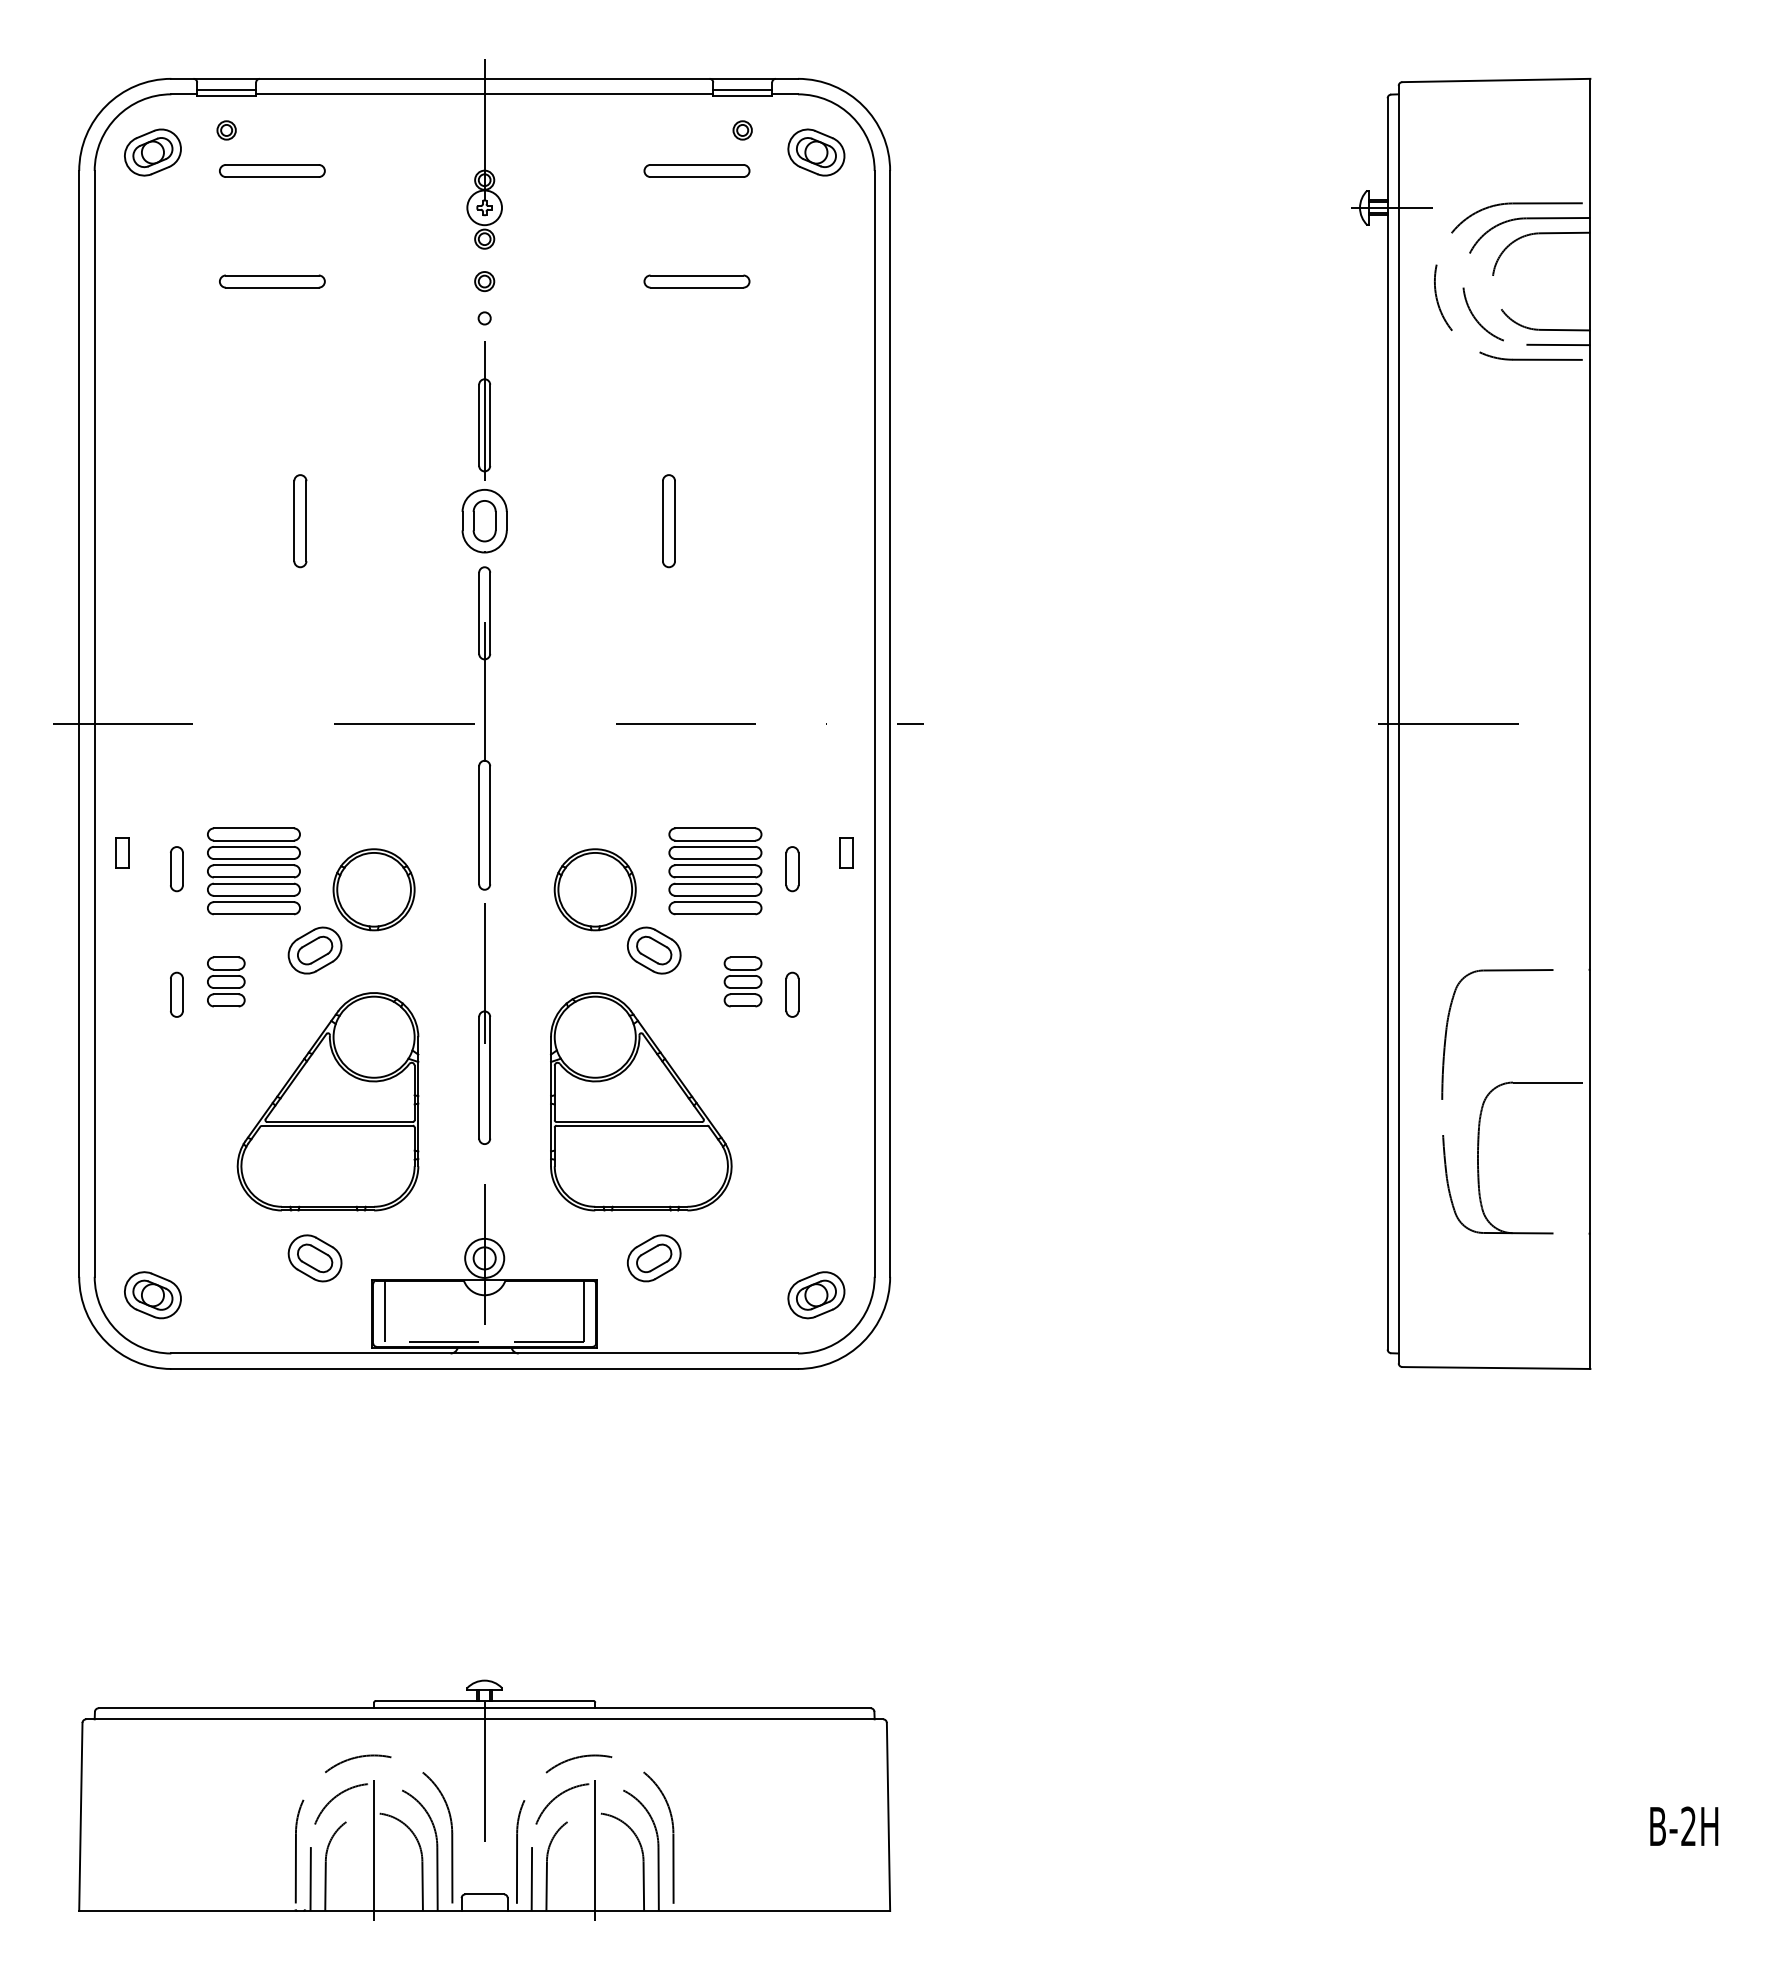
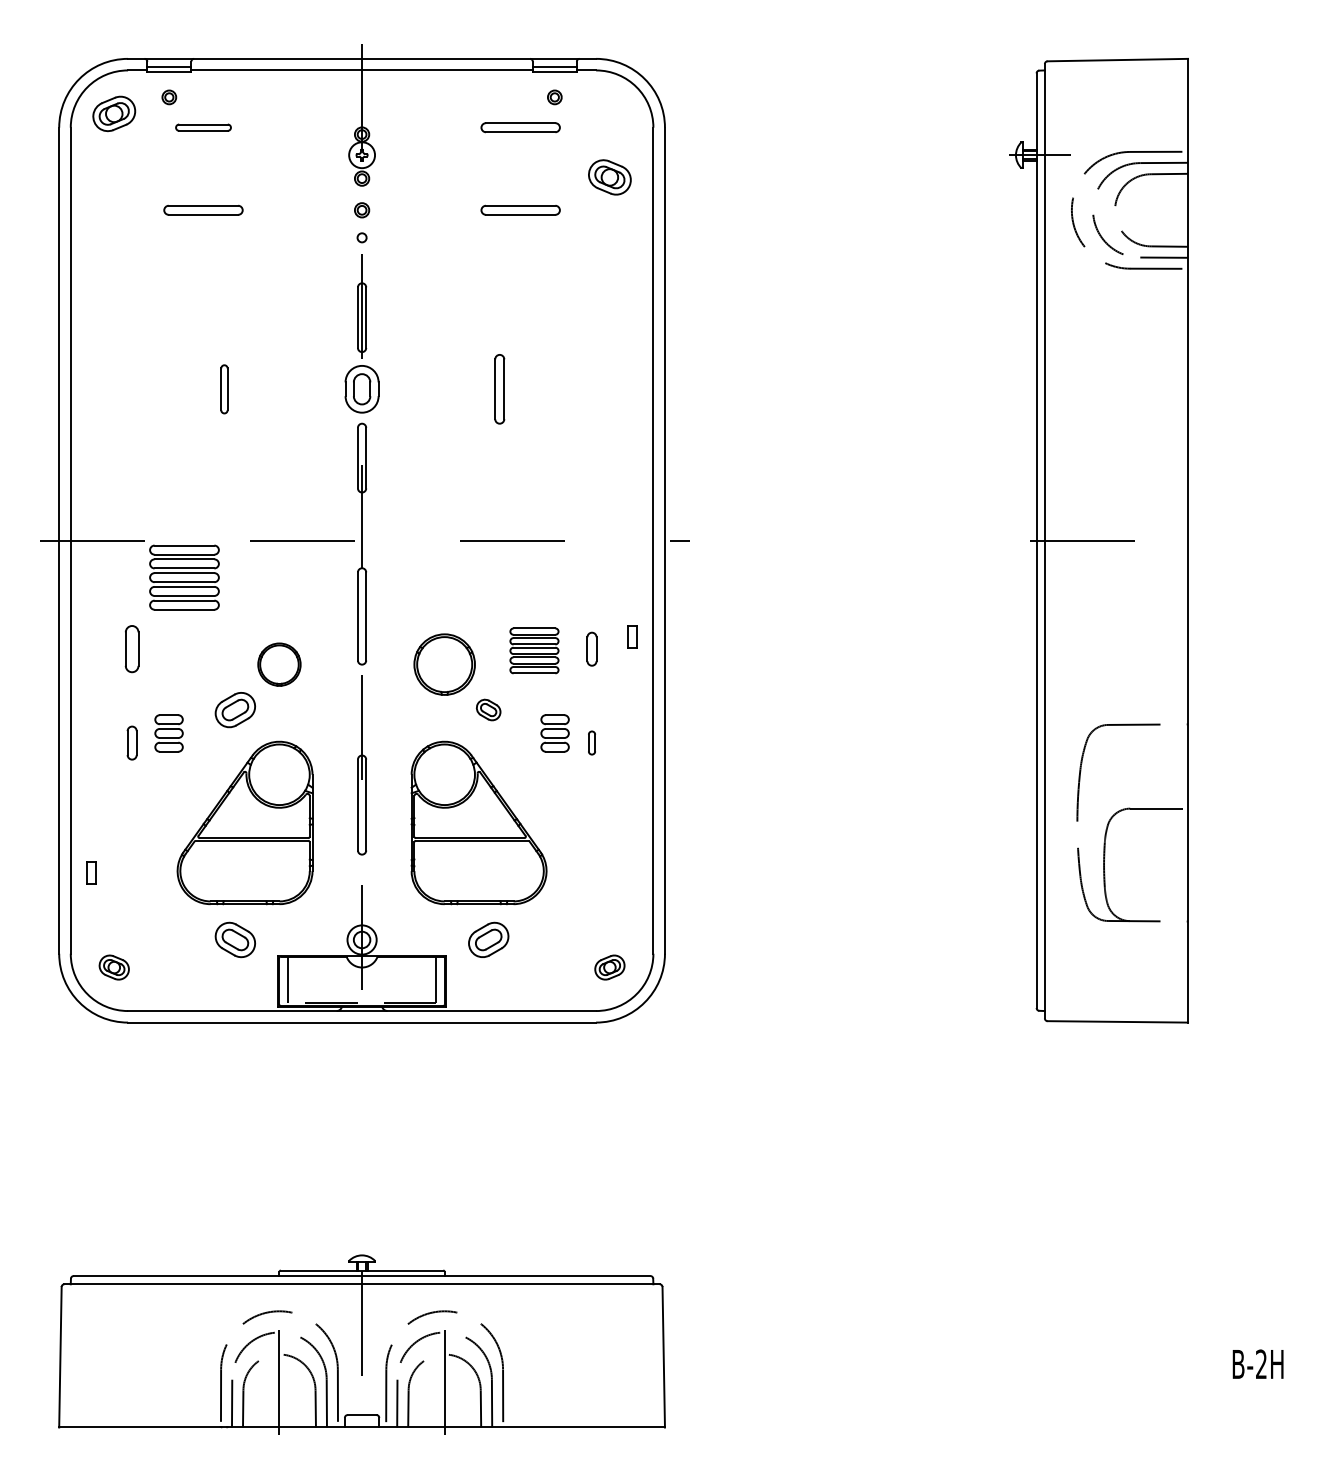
part: (816, 152) -> (609, 177), moved
part: (272, 170) -> (203, 127), size x0.7
part: (300, 521) -> (224, 389), size x0.7
part: (122, 852) -> (91, 872), moved
part: (176, 869) -> (131, 649), size x1.4
part: (253, 871) -> (184, 577), moved
part: (715, 871) -> (534, 650), size x0.7
part: (373, 889) -> (279, 664), size x0.7
part: (653, 950) -> (488, 709), size x0.6
part: (792, 994) -> (592, 742), size x0.7
part: (152, 1295) -> (113, 967), size x0.7
part: (816, 1295) -> (609, 967), size x0.7

